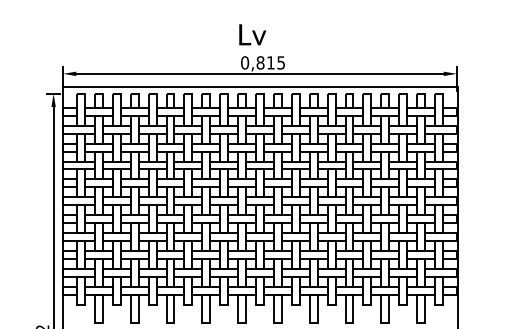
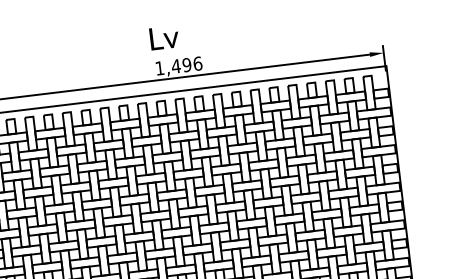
text: (263, 62) -> (179, 65), 0,815 -> 1,496

